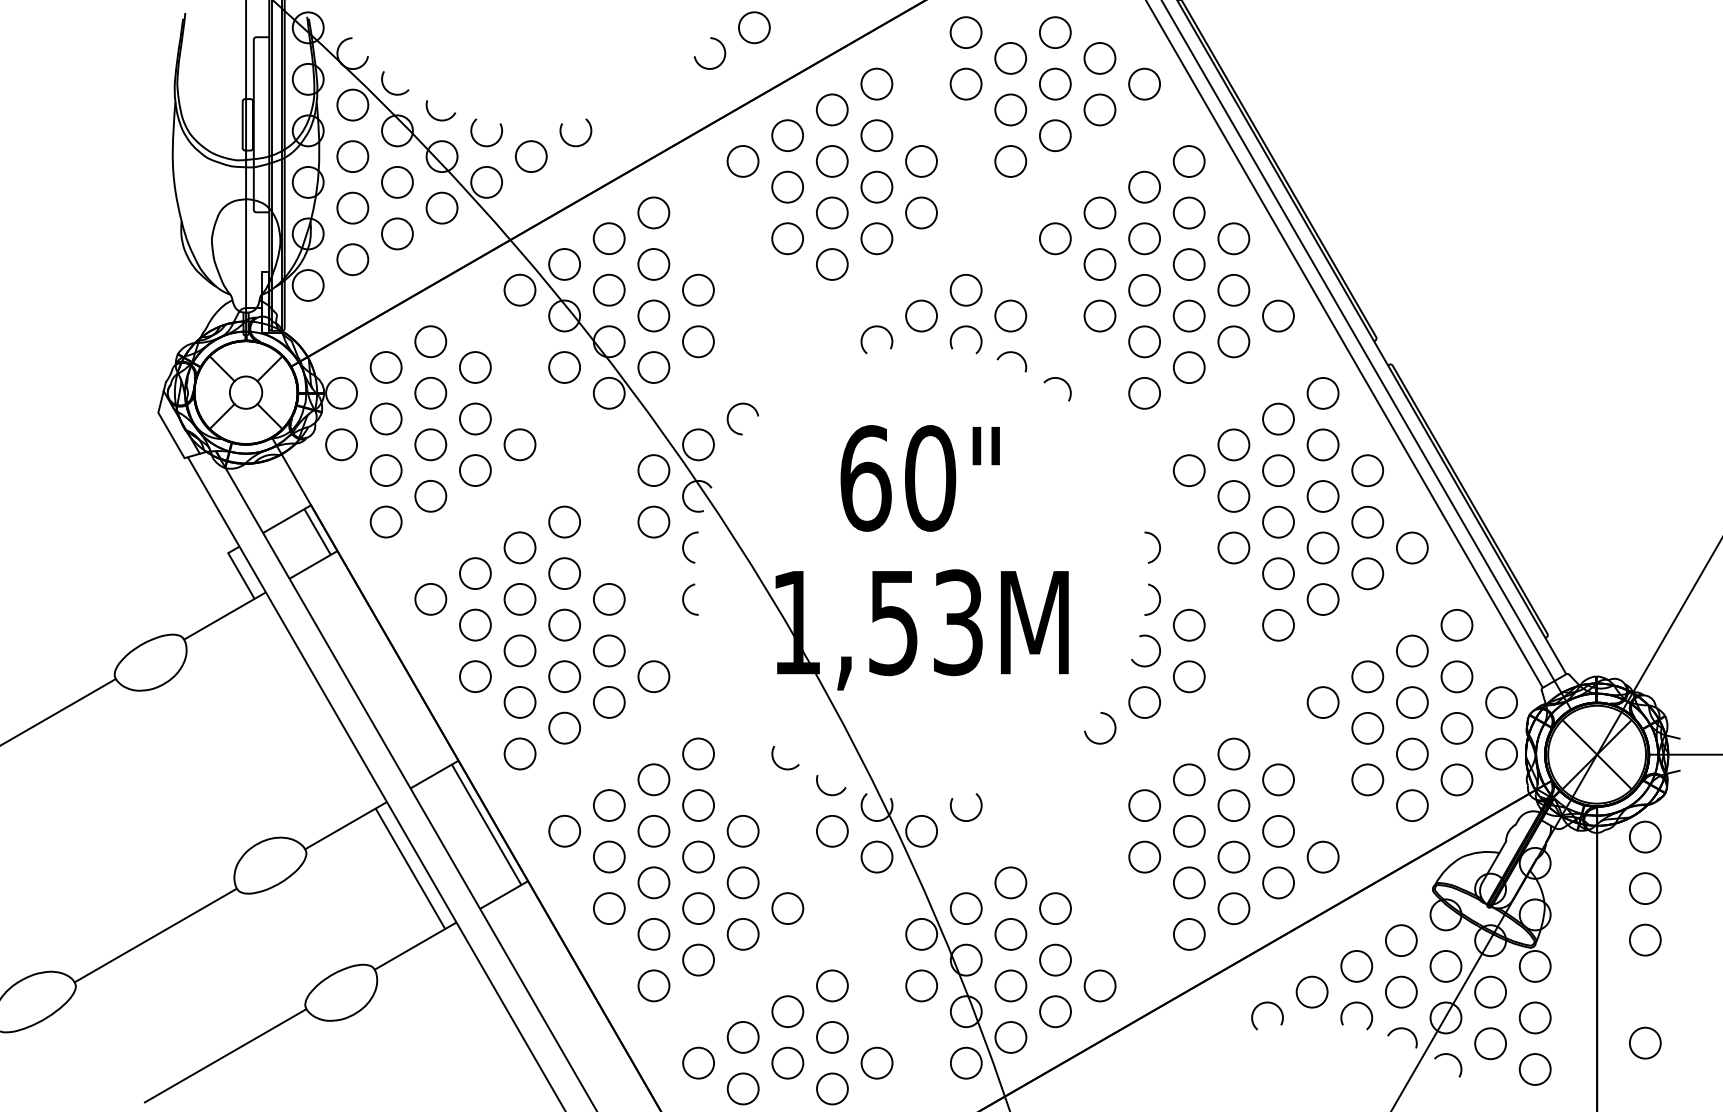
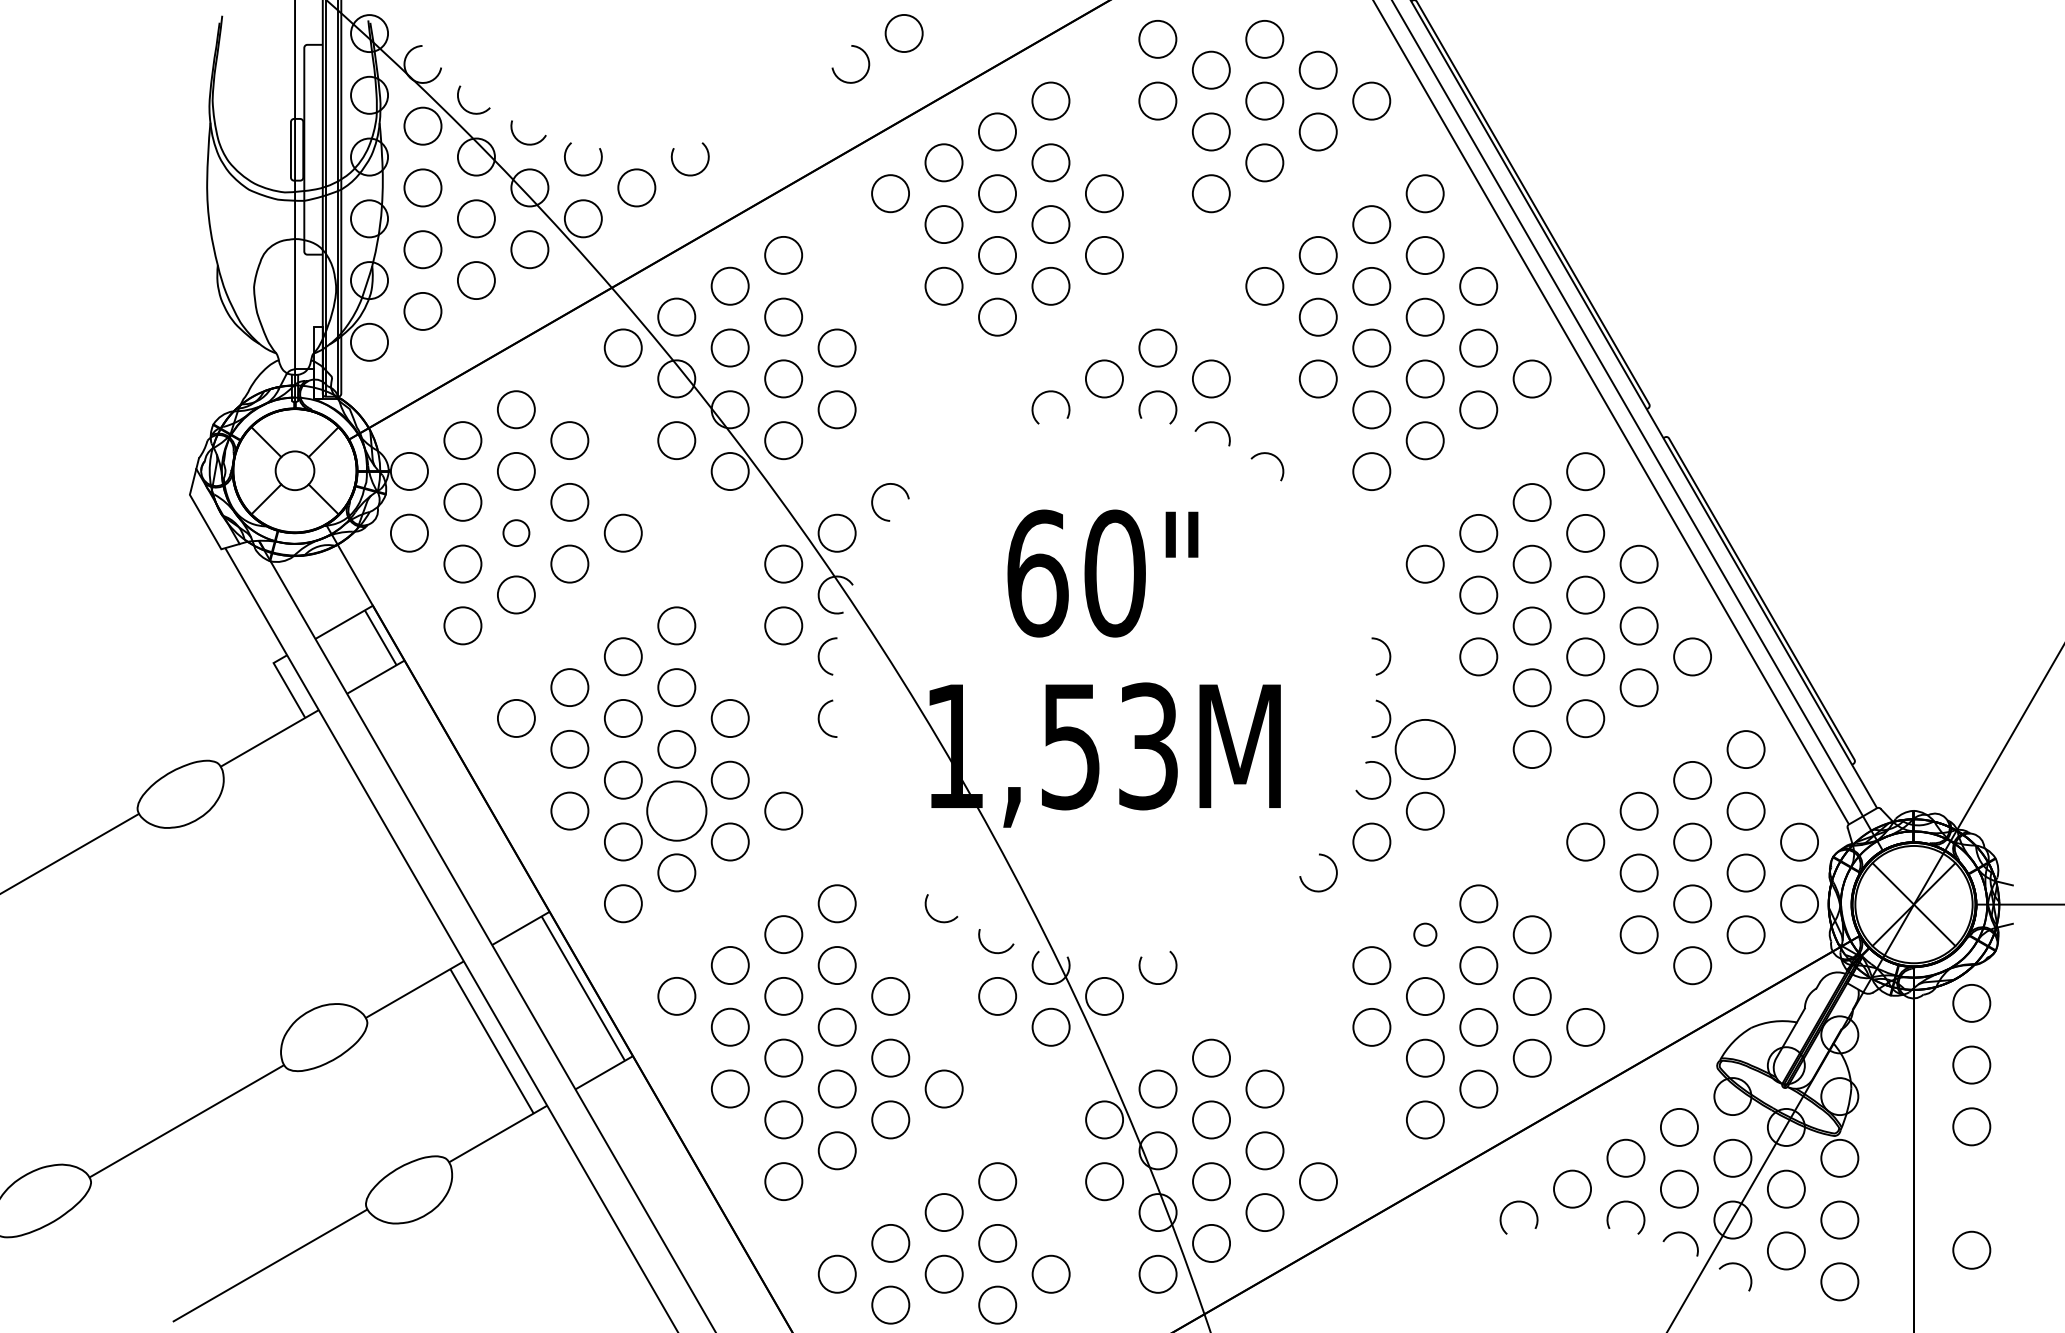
circle: (430, 444) -> (516, 532), size x0.7
circle: (1188, 625) -> (1424, 749), size x1.6
circle: (564, 676) -> (676, 810), size x1.6
circle: (1188, 779) -> (1424, 934), size x0.6

